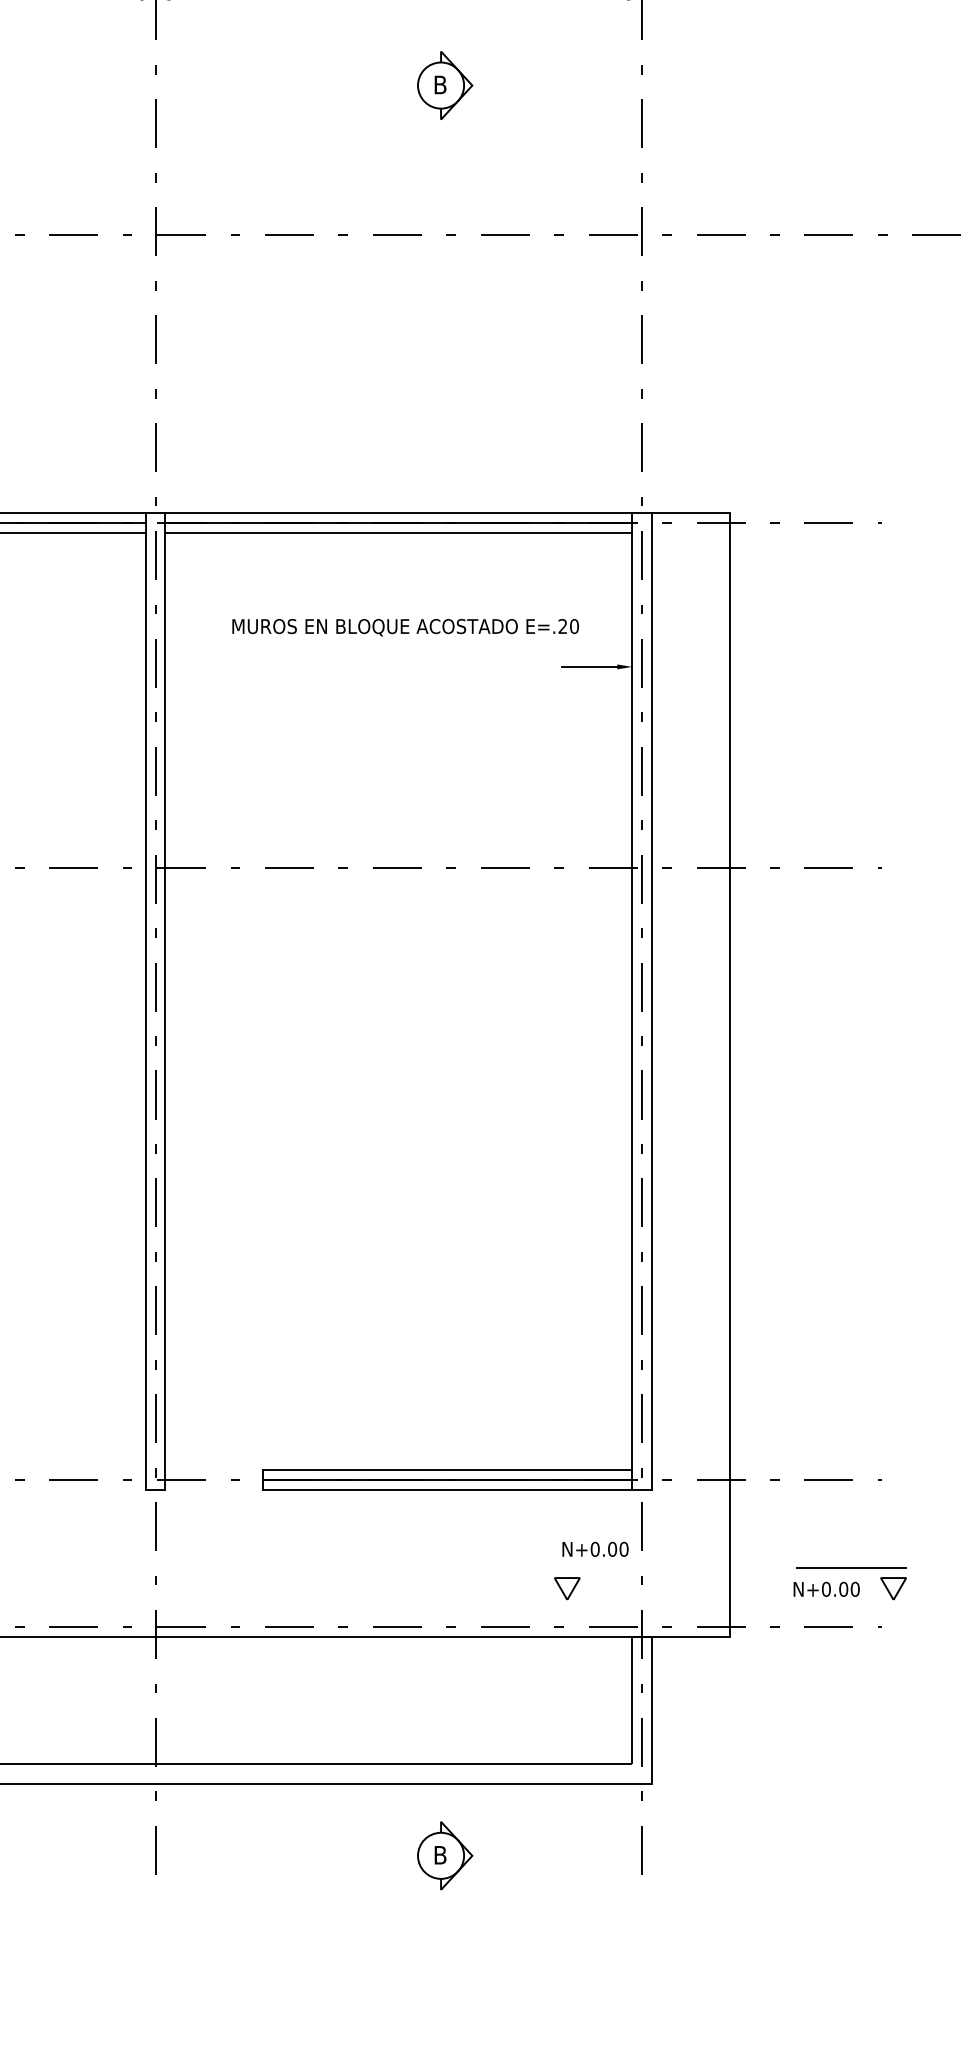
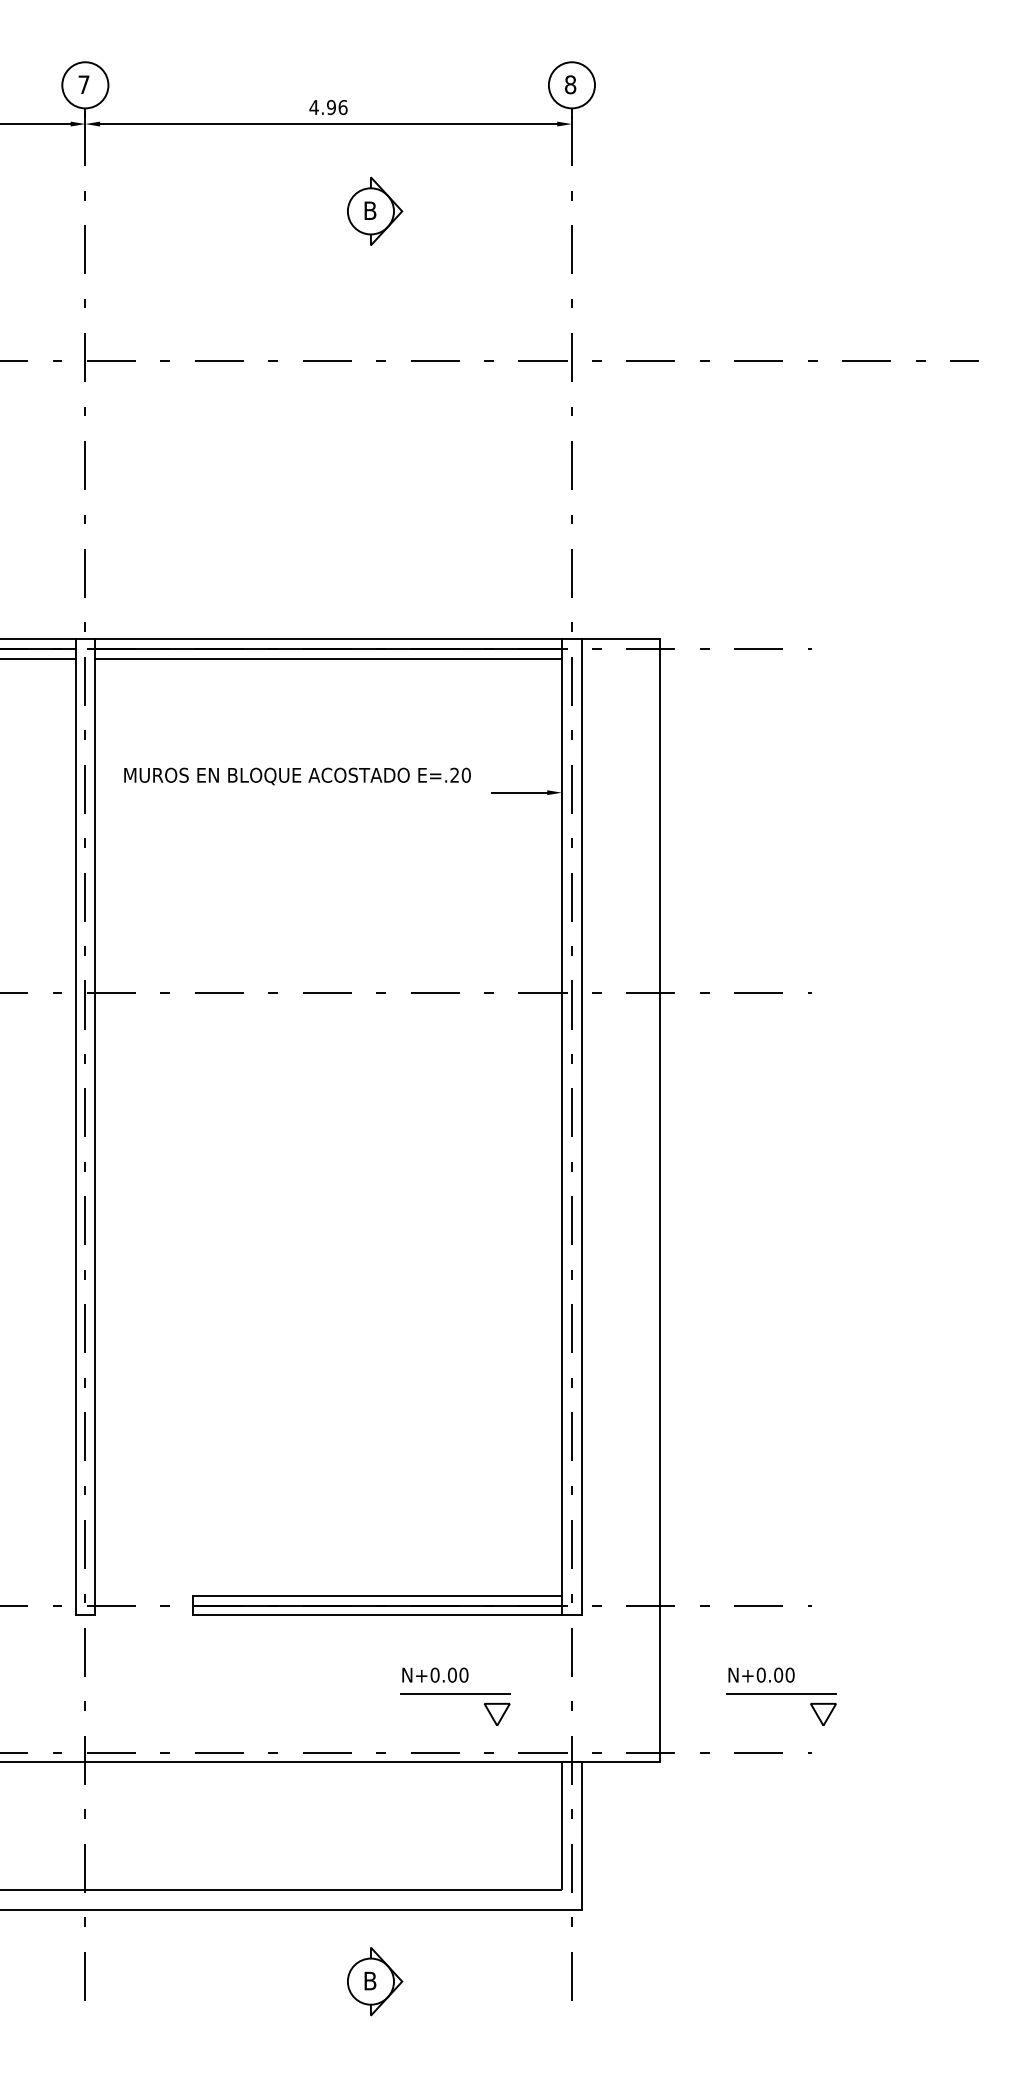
text: (405, 627) -> (297, 776), moved
text: (595, 1548) -> (435, 1674), moved
line: (524, 1567) -> (454, 1693), added
text: (826, 1588) -> (761, 1674), moved

